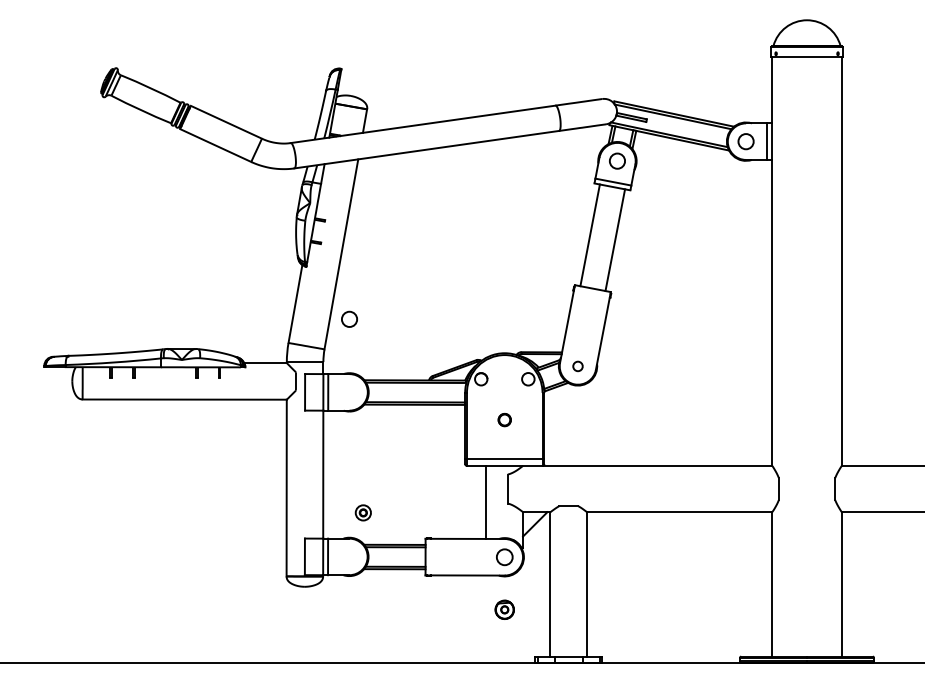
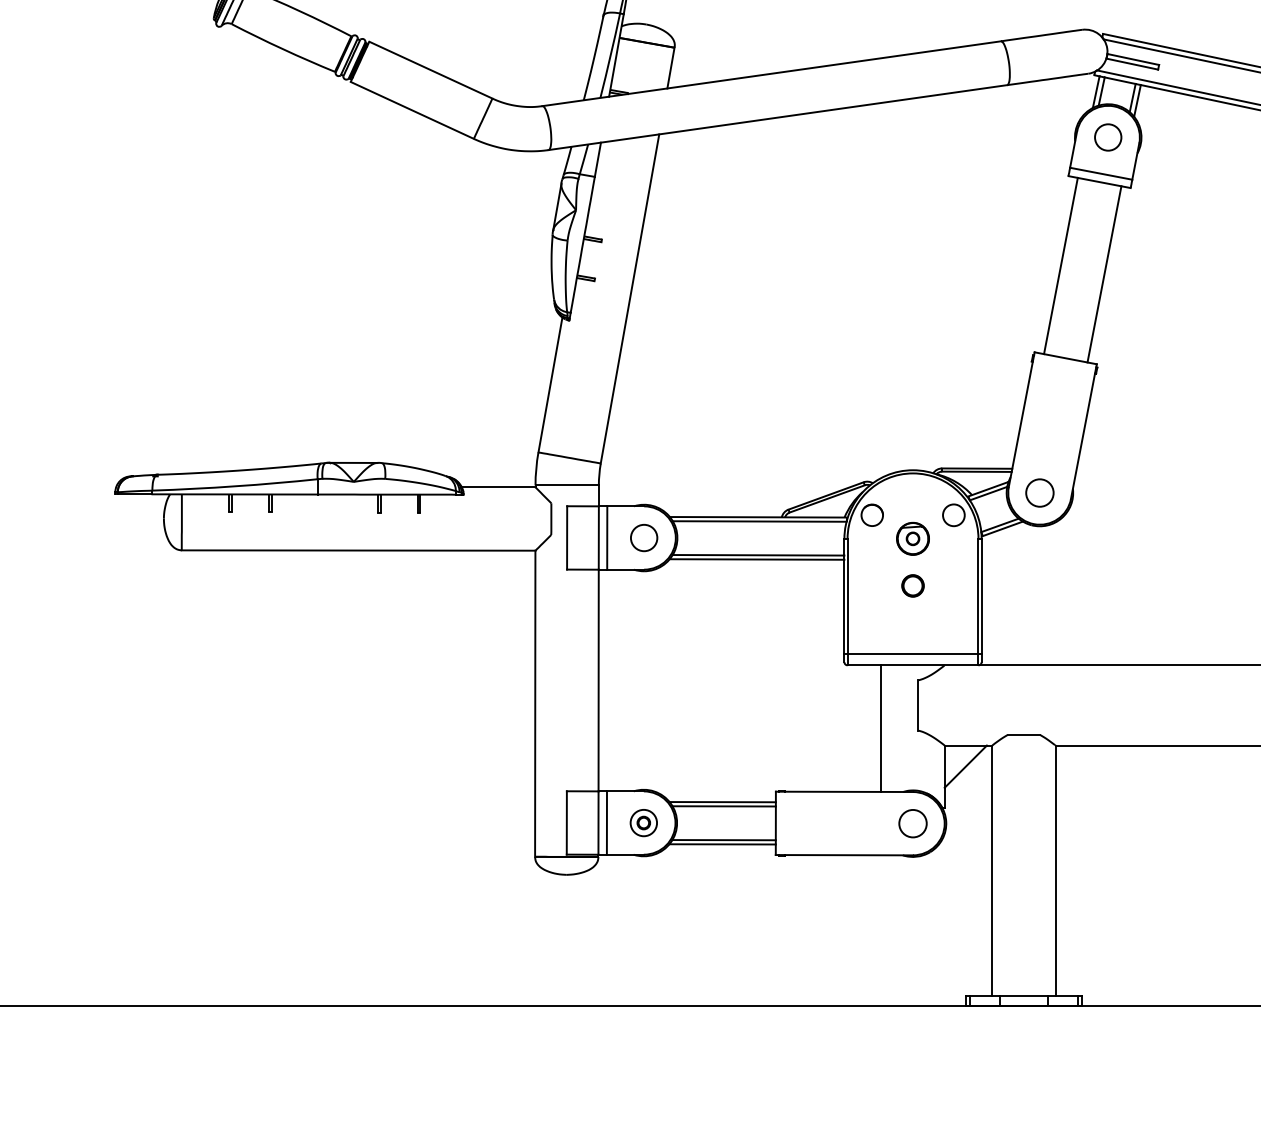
circle: (349, 318) -> (644, 536), moved
circle: (577, 366) -> (1039, 493), size x1.67
part: (362, 512) -> (642, 822), moved
part: (504, 609) -> (912, 538), moved

